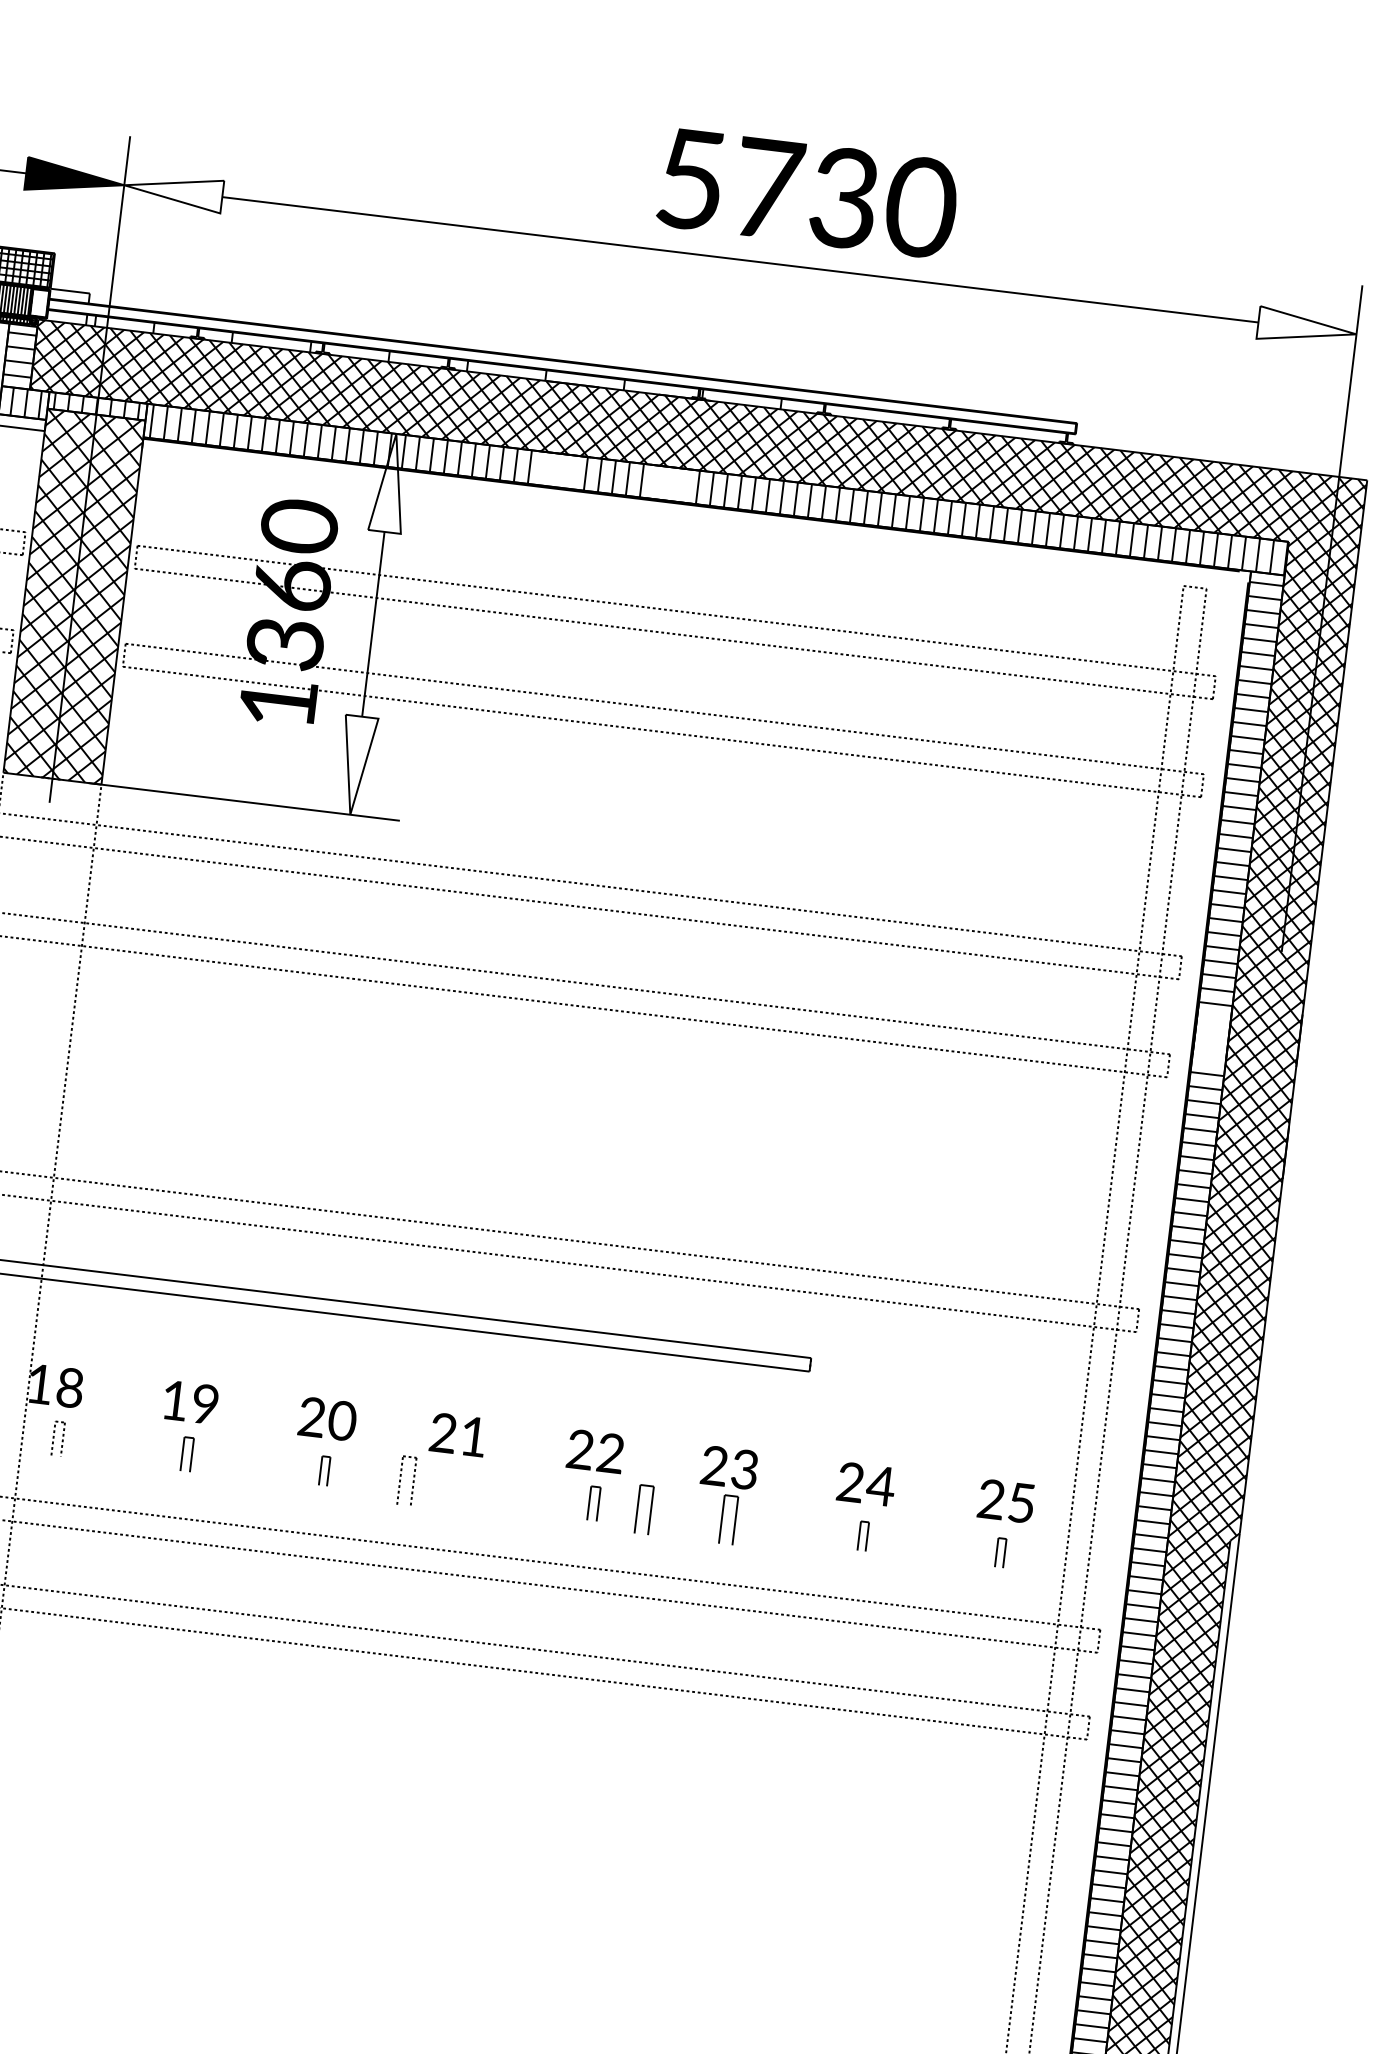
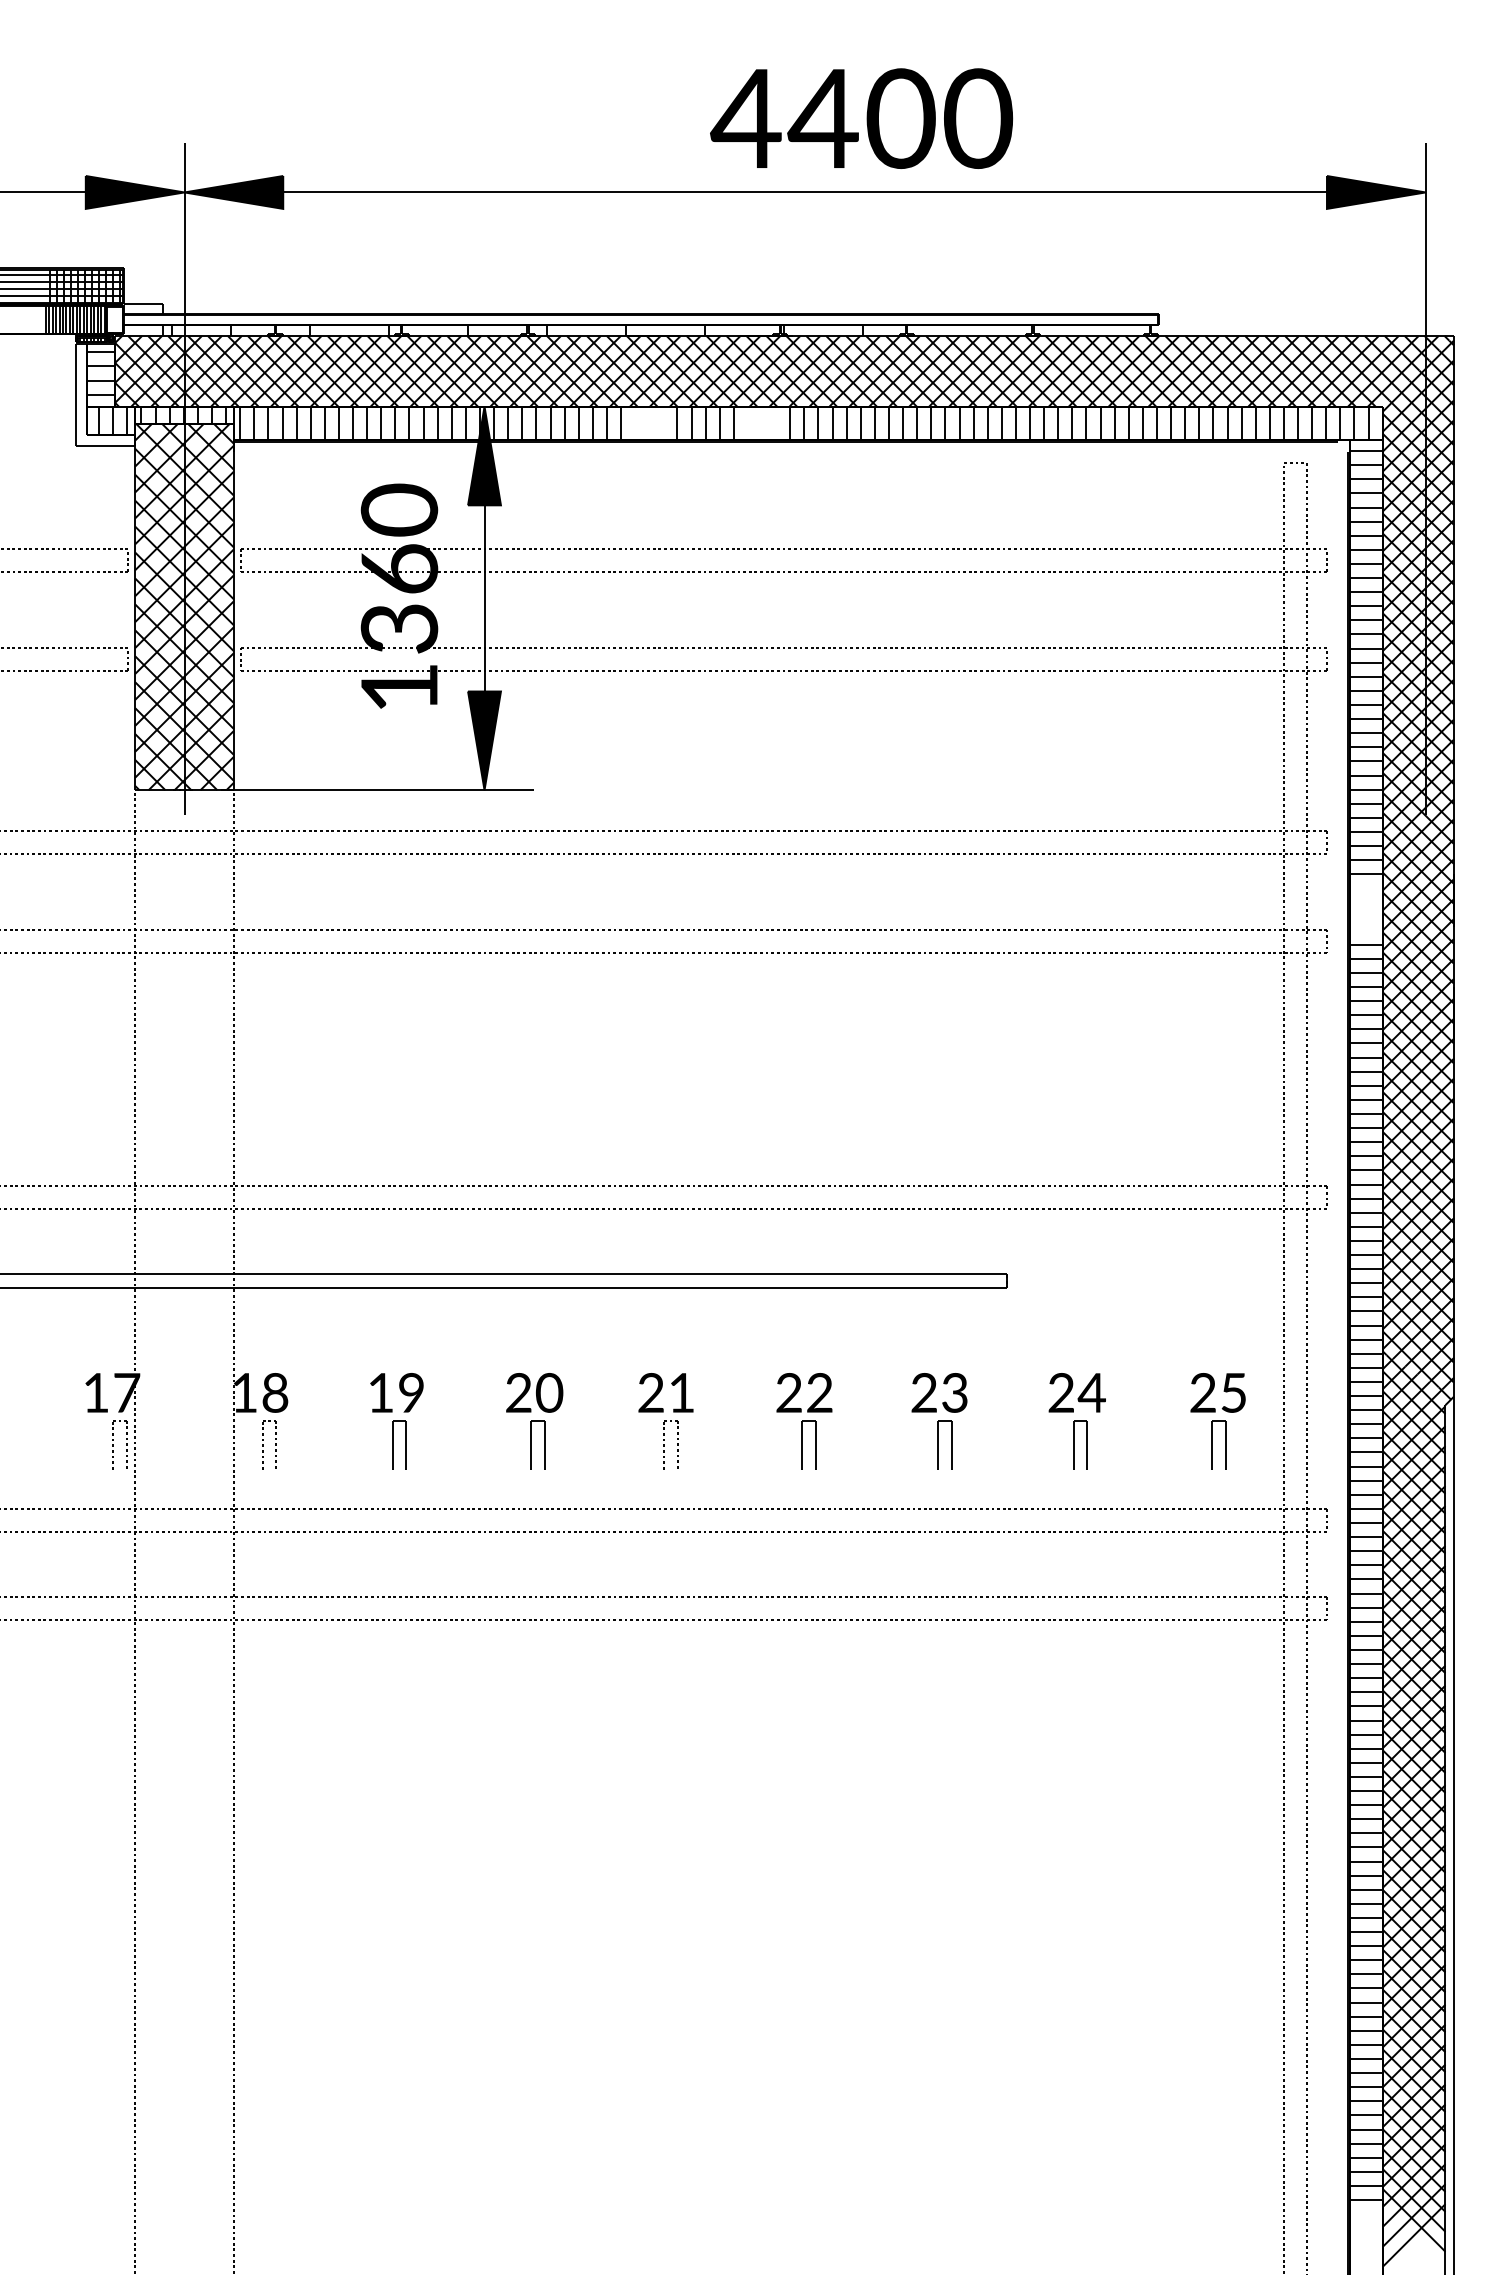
text: (766, 188) -> (822, 118), 5730 -> 4400
fill: (172, 191) -> (233, 192), added
fill: (1306, 328) -> (1375, 192), added
fill: (390, 482) -> (484, 455), added
fill: (356, 765) -> (484, 740), added
part: (58, 1438) -> (269, 1444), size x1.43
part: (187, 1454) -> (399, 1444), size x1.43
part: (324, 1470) -> (537, 1444), size x1.67
part: (406, 1480) -> (670, 1444), moved
part: (593, 1503) -> (808, 1444), size x1.43
part: (643, 1509) -> (859, 1444), removed
part: (863, 1535) -> (1080, 1444), size x1.67
part: (1000, 1552) -> (1218, 1444), size x1.67

